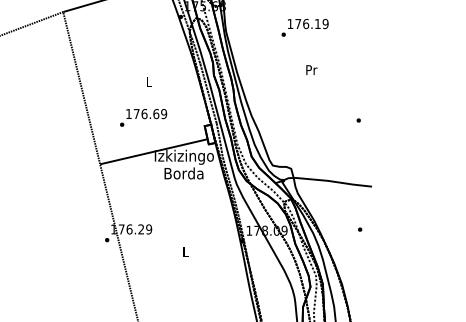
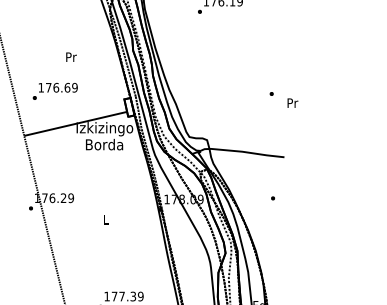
text: (311, 69) -> (292, 102), moved
text: (149, 82) -> (71, 57), L -> Pr
text: (143, 117) -> (55, 91), moved

